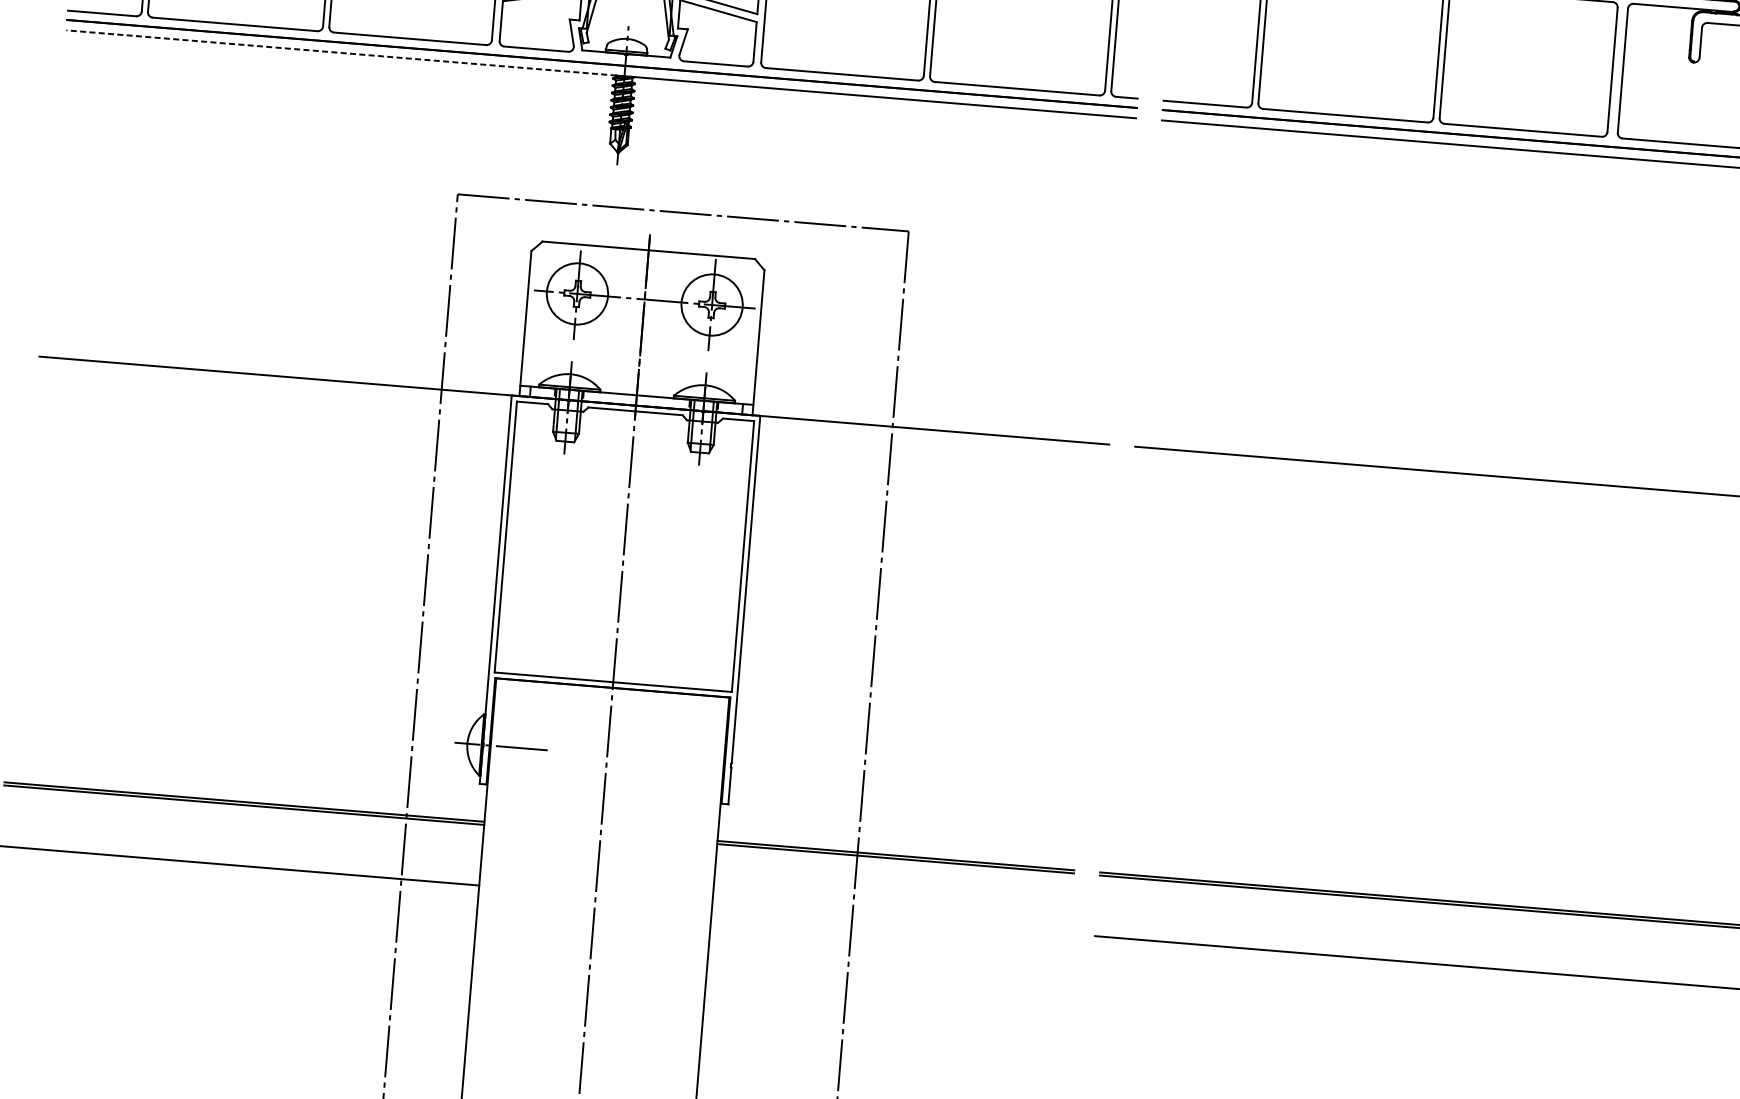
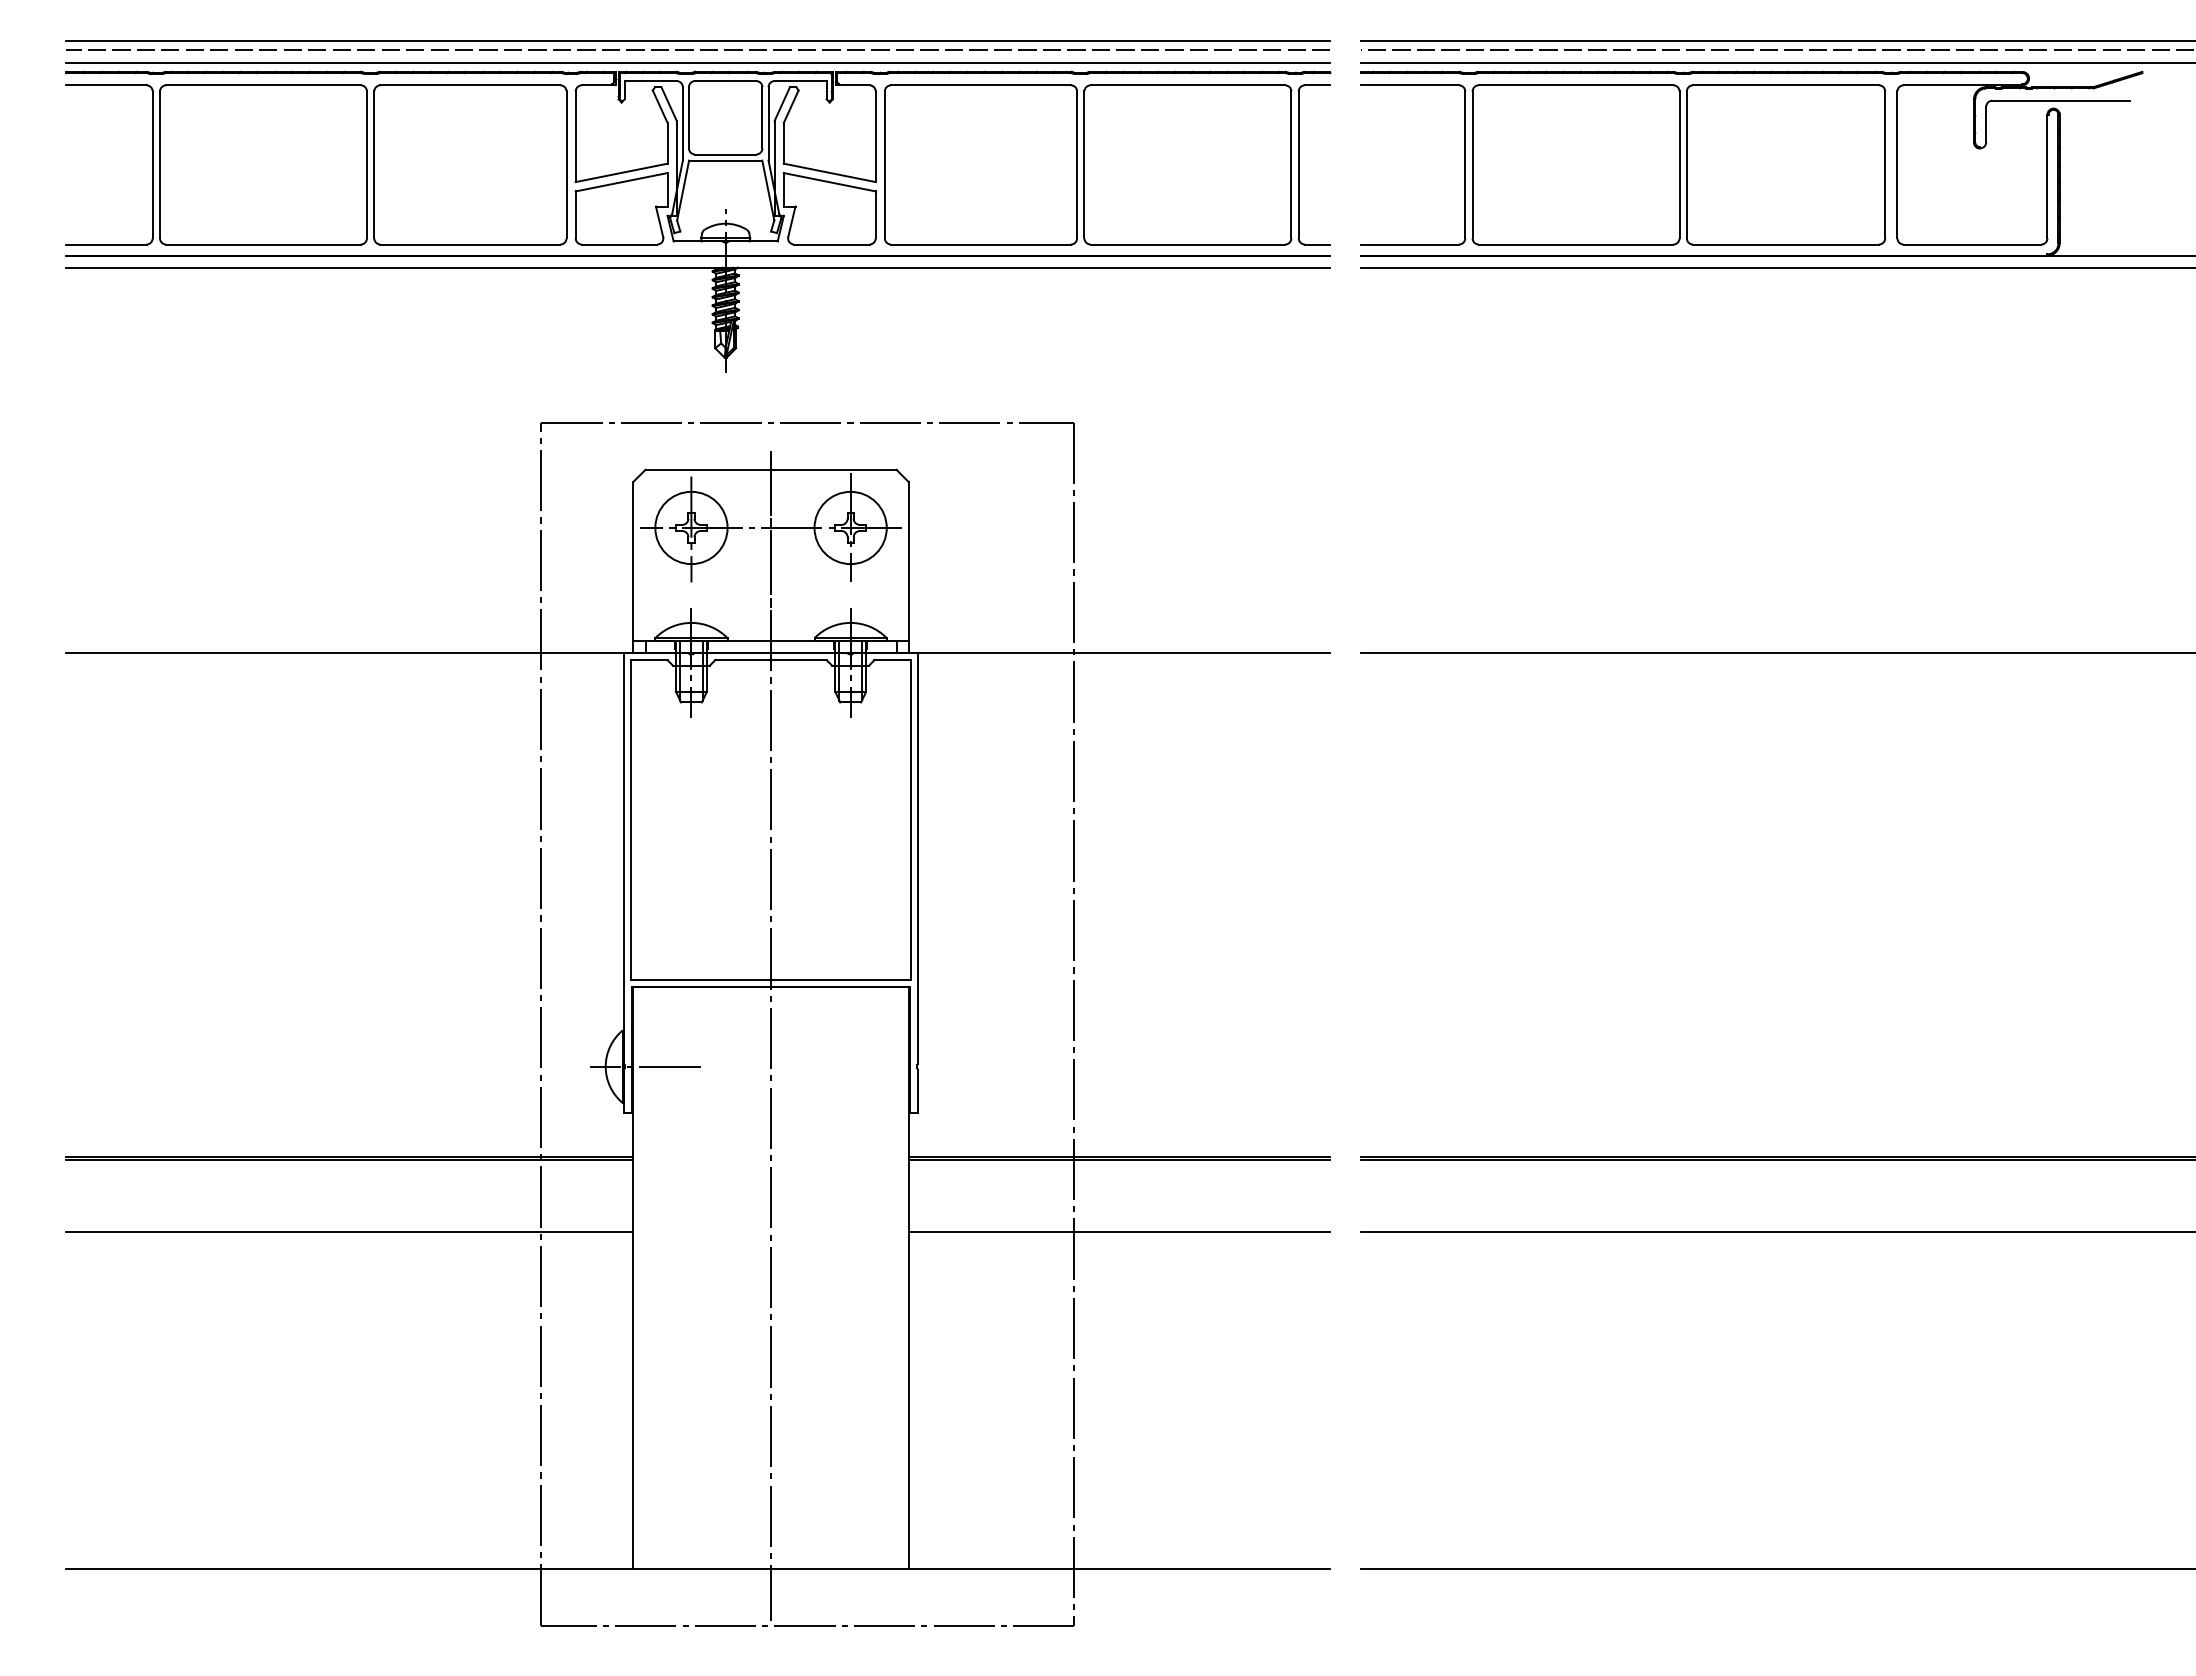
line: (340, 52) -> (390, 267), dashed -> solid
line: (890, 919) -> (1119, 1232), added

